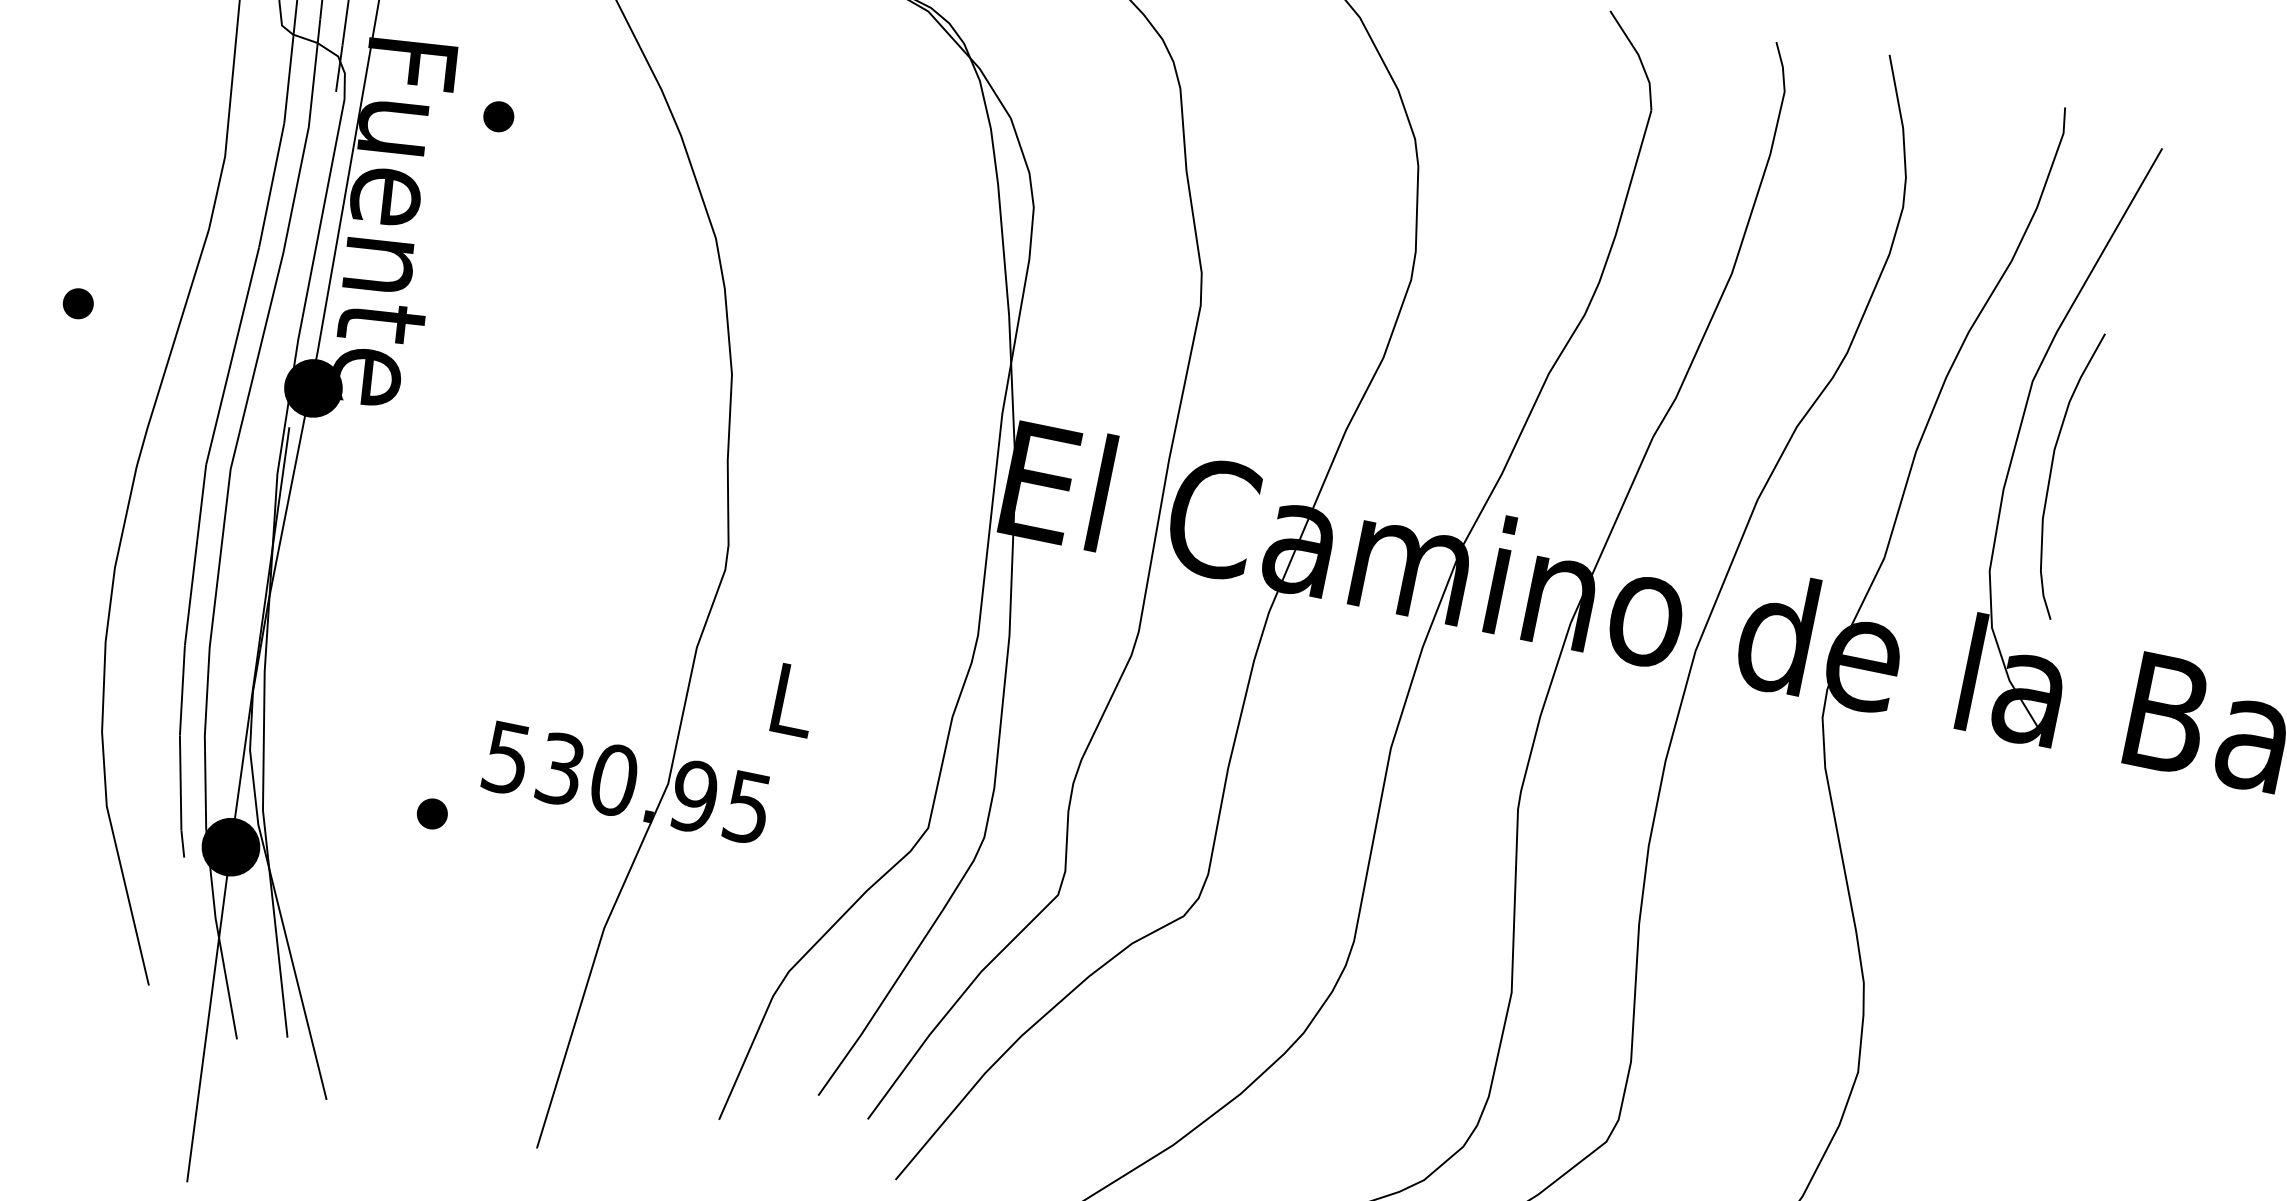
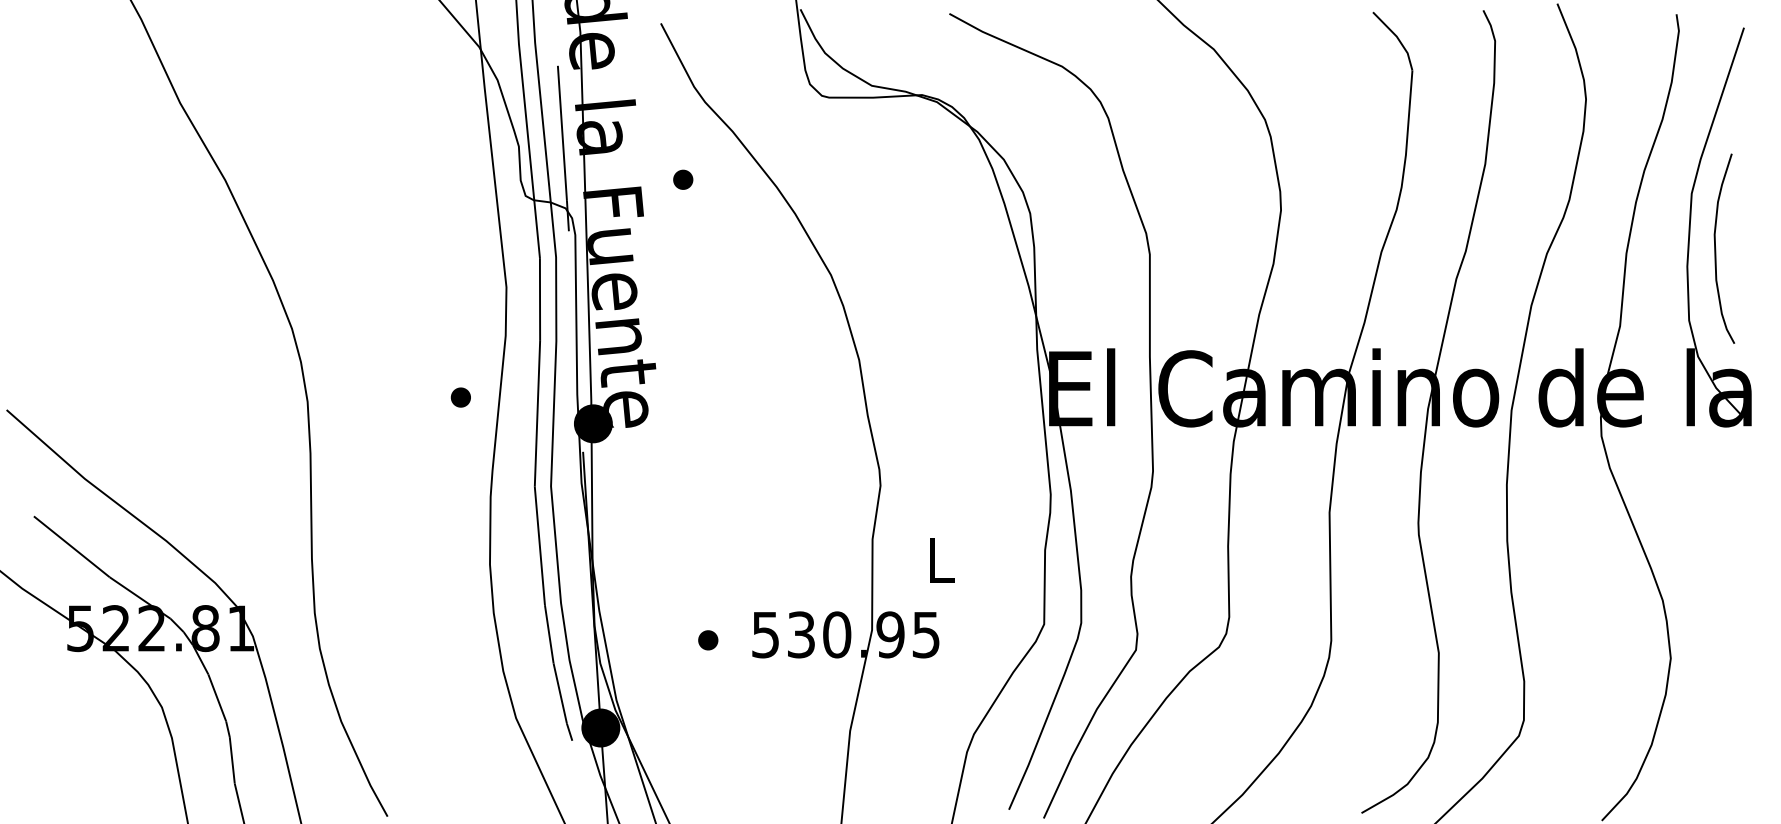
part: (499, 116) -> (683, 179), moved
part: (77, 303) -> (460, 397), moved
part: (432, 814) -> (708, 640), moved

